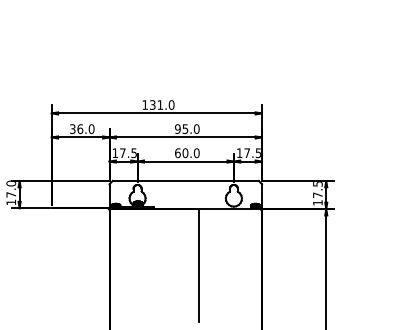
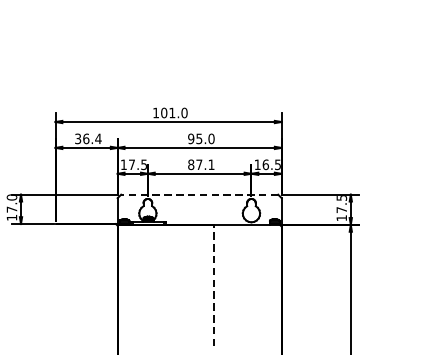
text: (152, 104) -> (163, 112), 131.0 -> 101.0
text: (91, 128) -> (98, 138), 36.0 -> 36.4
text: (187, 153) -> (201, 165), 60.0 -> 87.1
text: (247, 153) -> (266, 165), 17.5 -> 16.5
line: (185, 180) -> (199, 194), solid -> dashed
line: (199, 265) -> (214, 285), solid -> dashed

